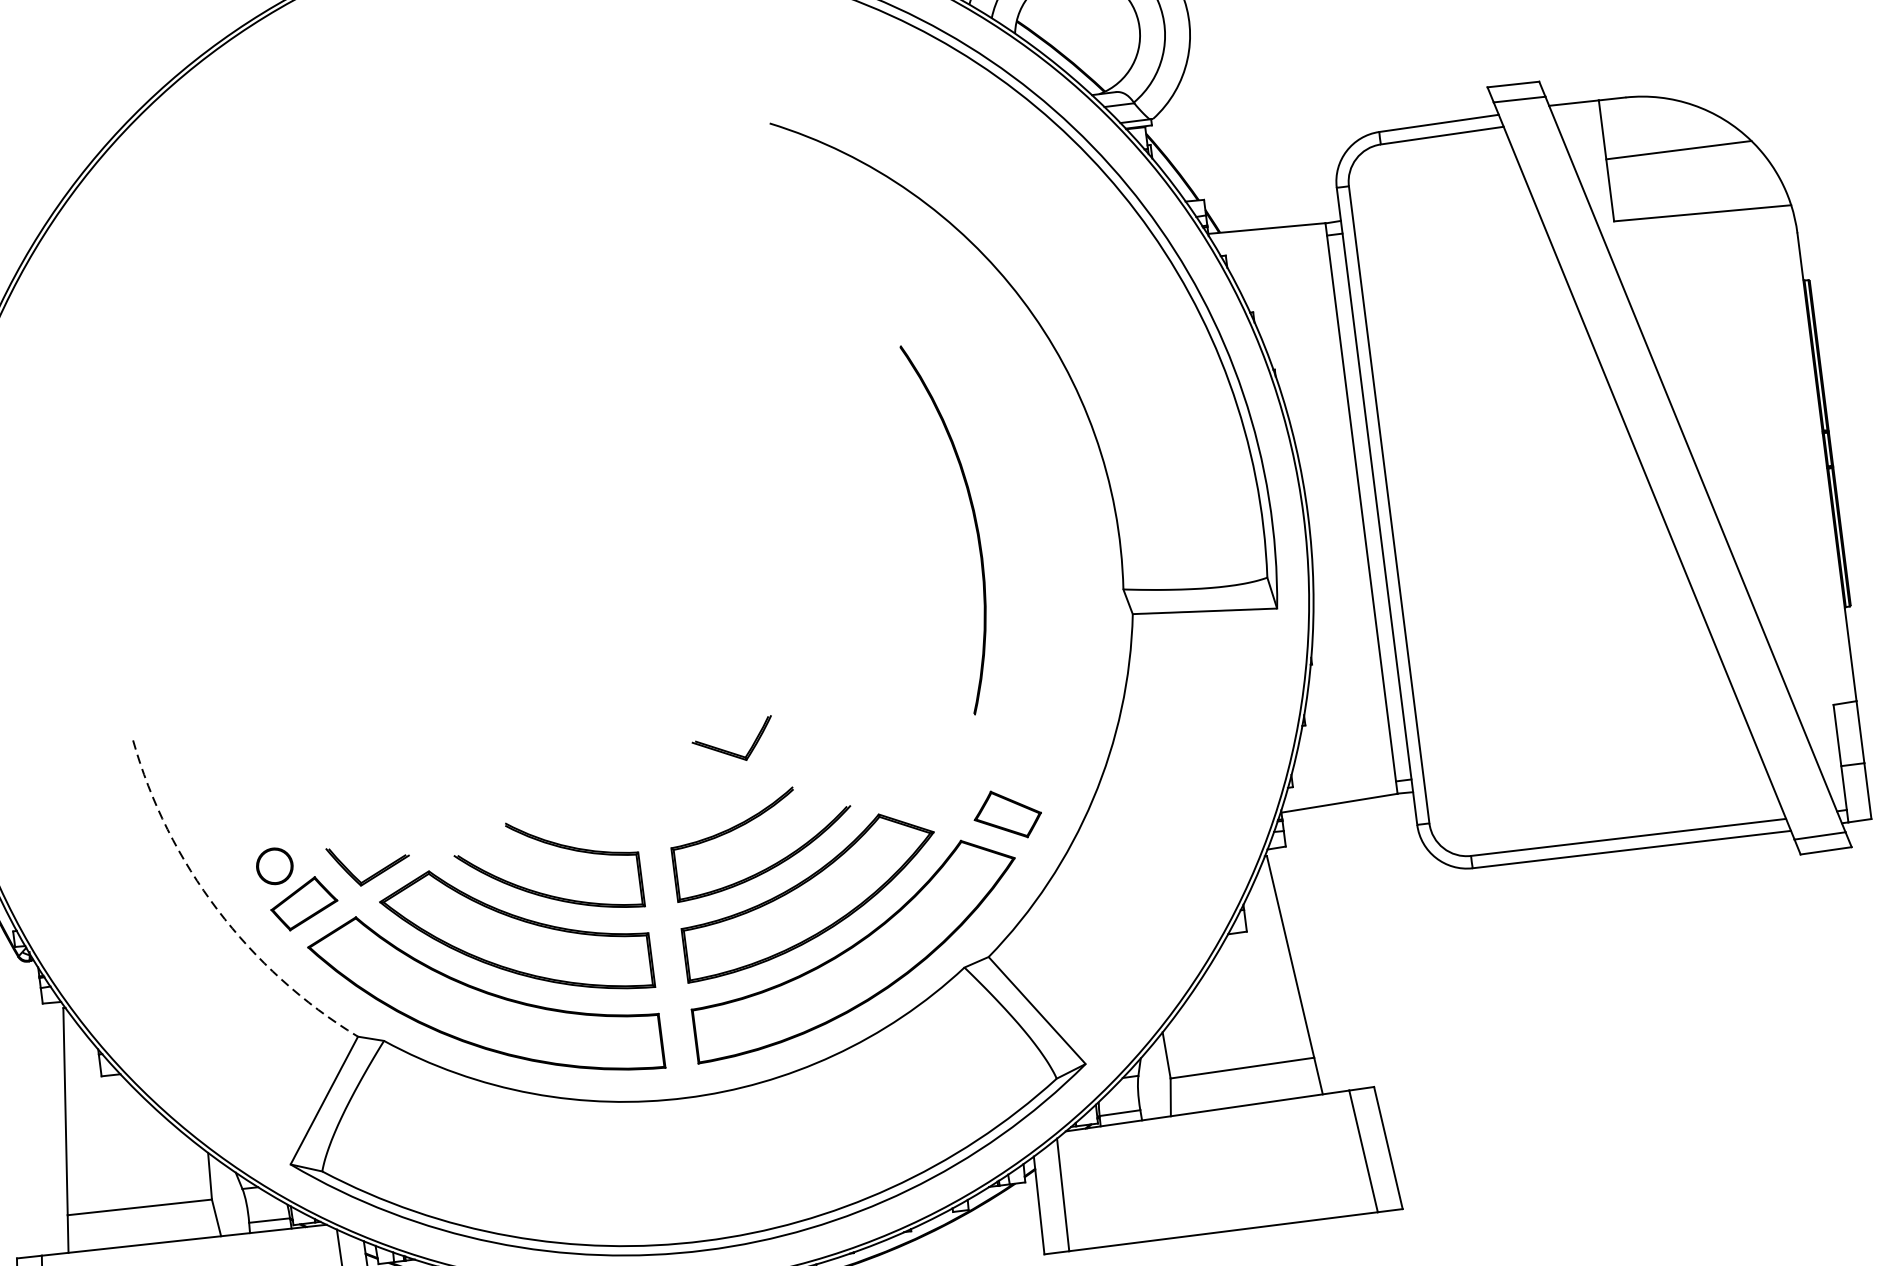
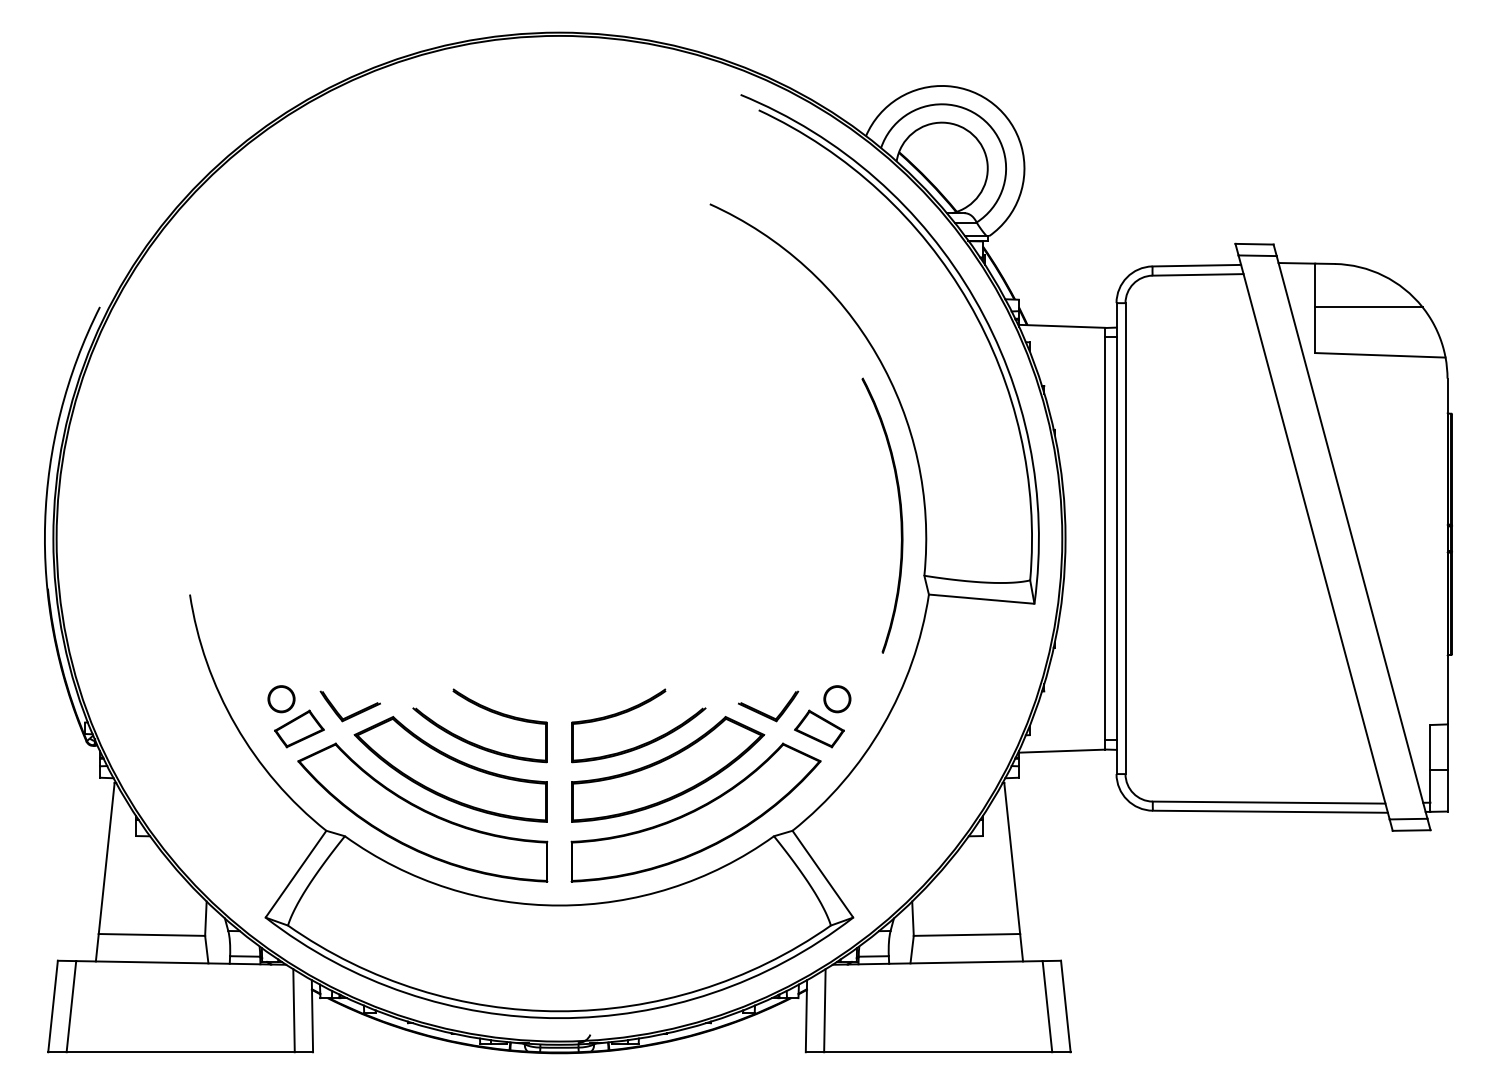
part: (973, 521) -> (899, 512), moved
part: (731, 751) -> (766, 713), moved
circle: (1027, 771) -> (837, 699), added
arc: (217, 909) -> (235, 725), dashed -> solid

